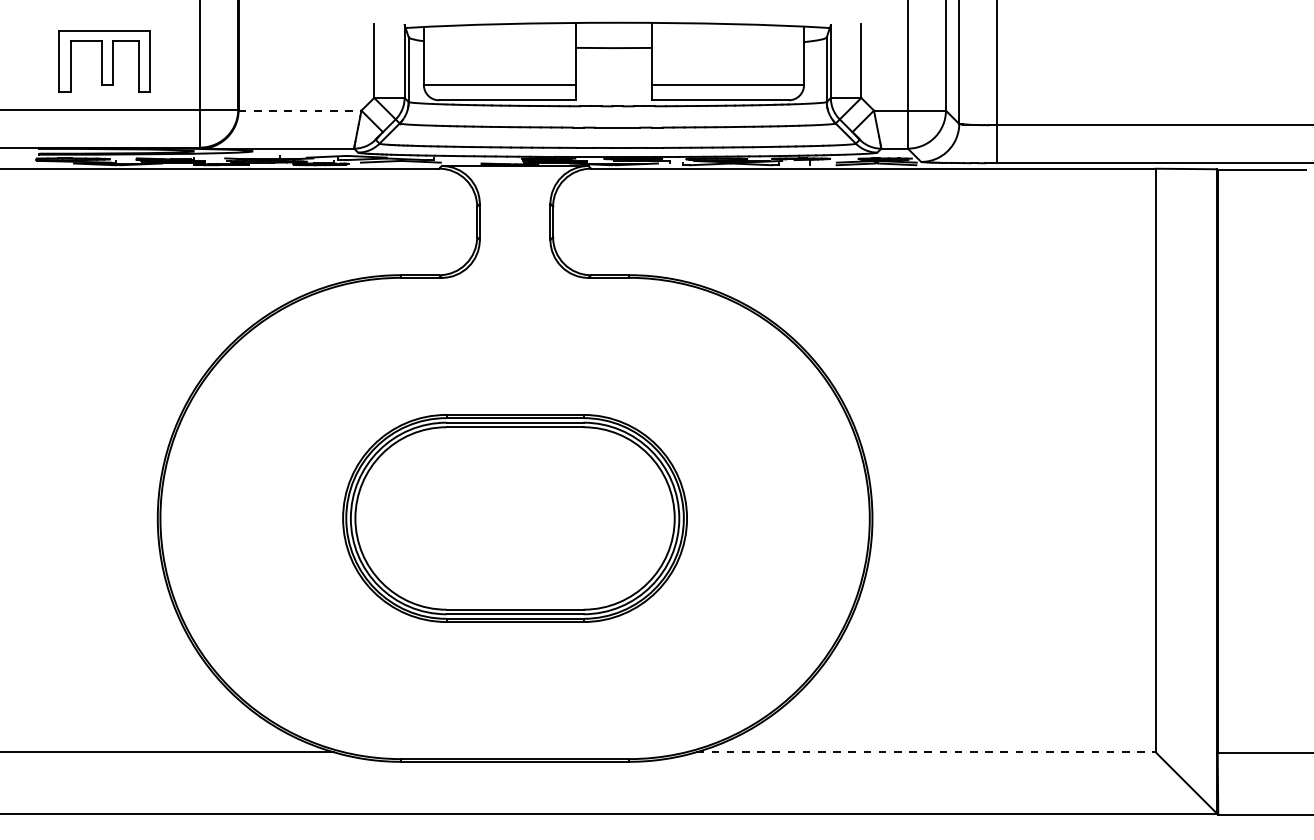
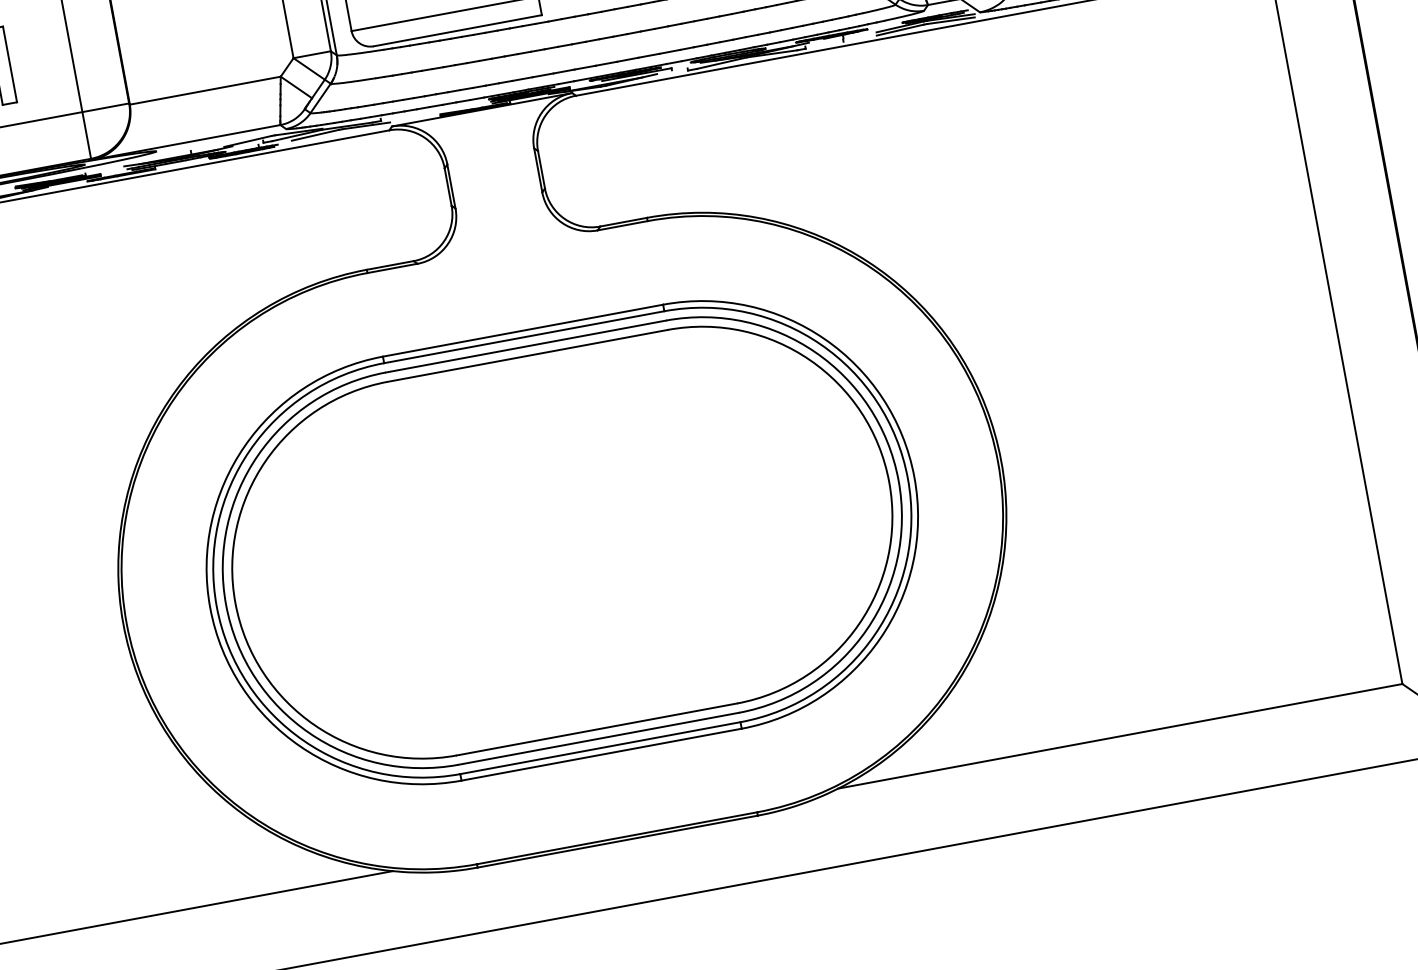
line: (300, 110) -> (205, 90), dashed -> solid
part: (514, 518) -> (561, 542), size x1.67
line: (925, 752) -> (1119, 736), dashed -> solid

